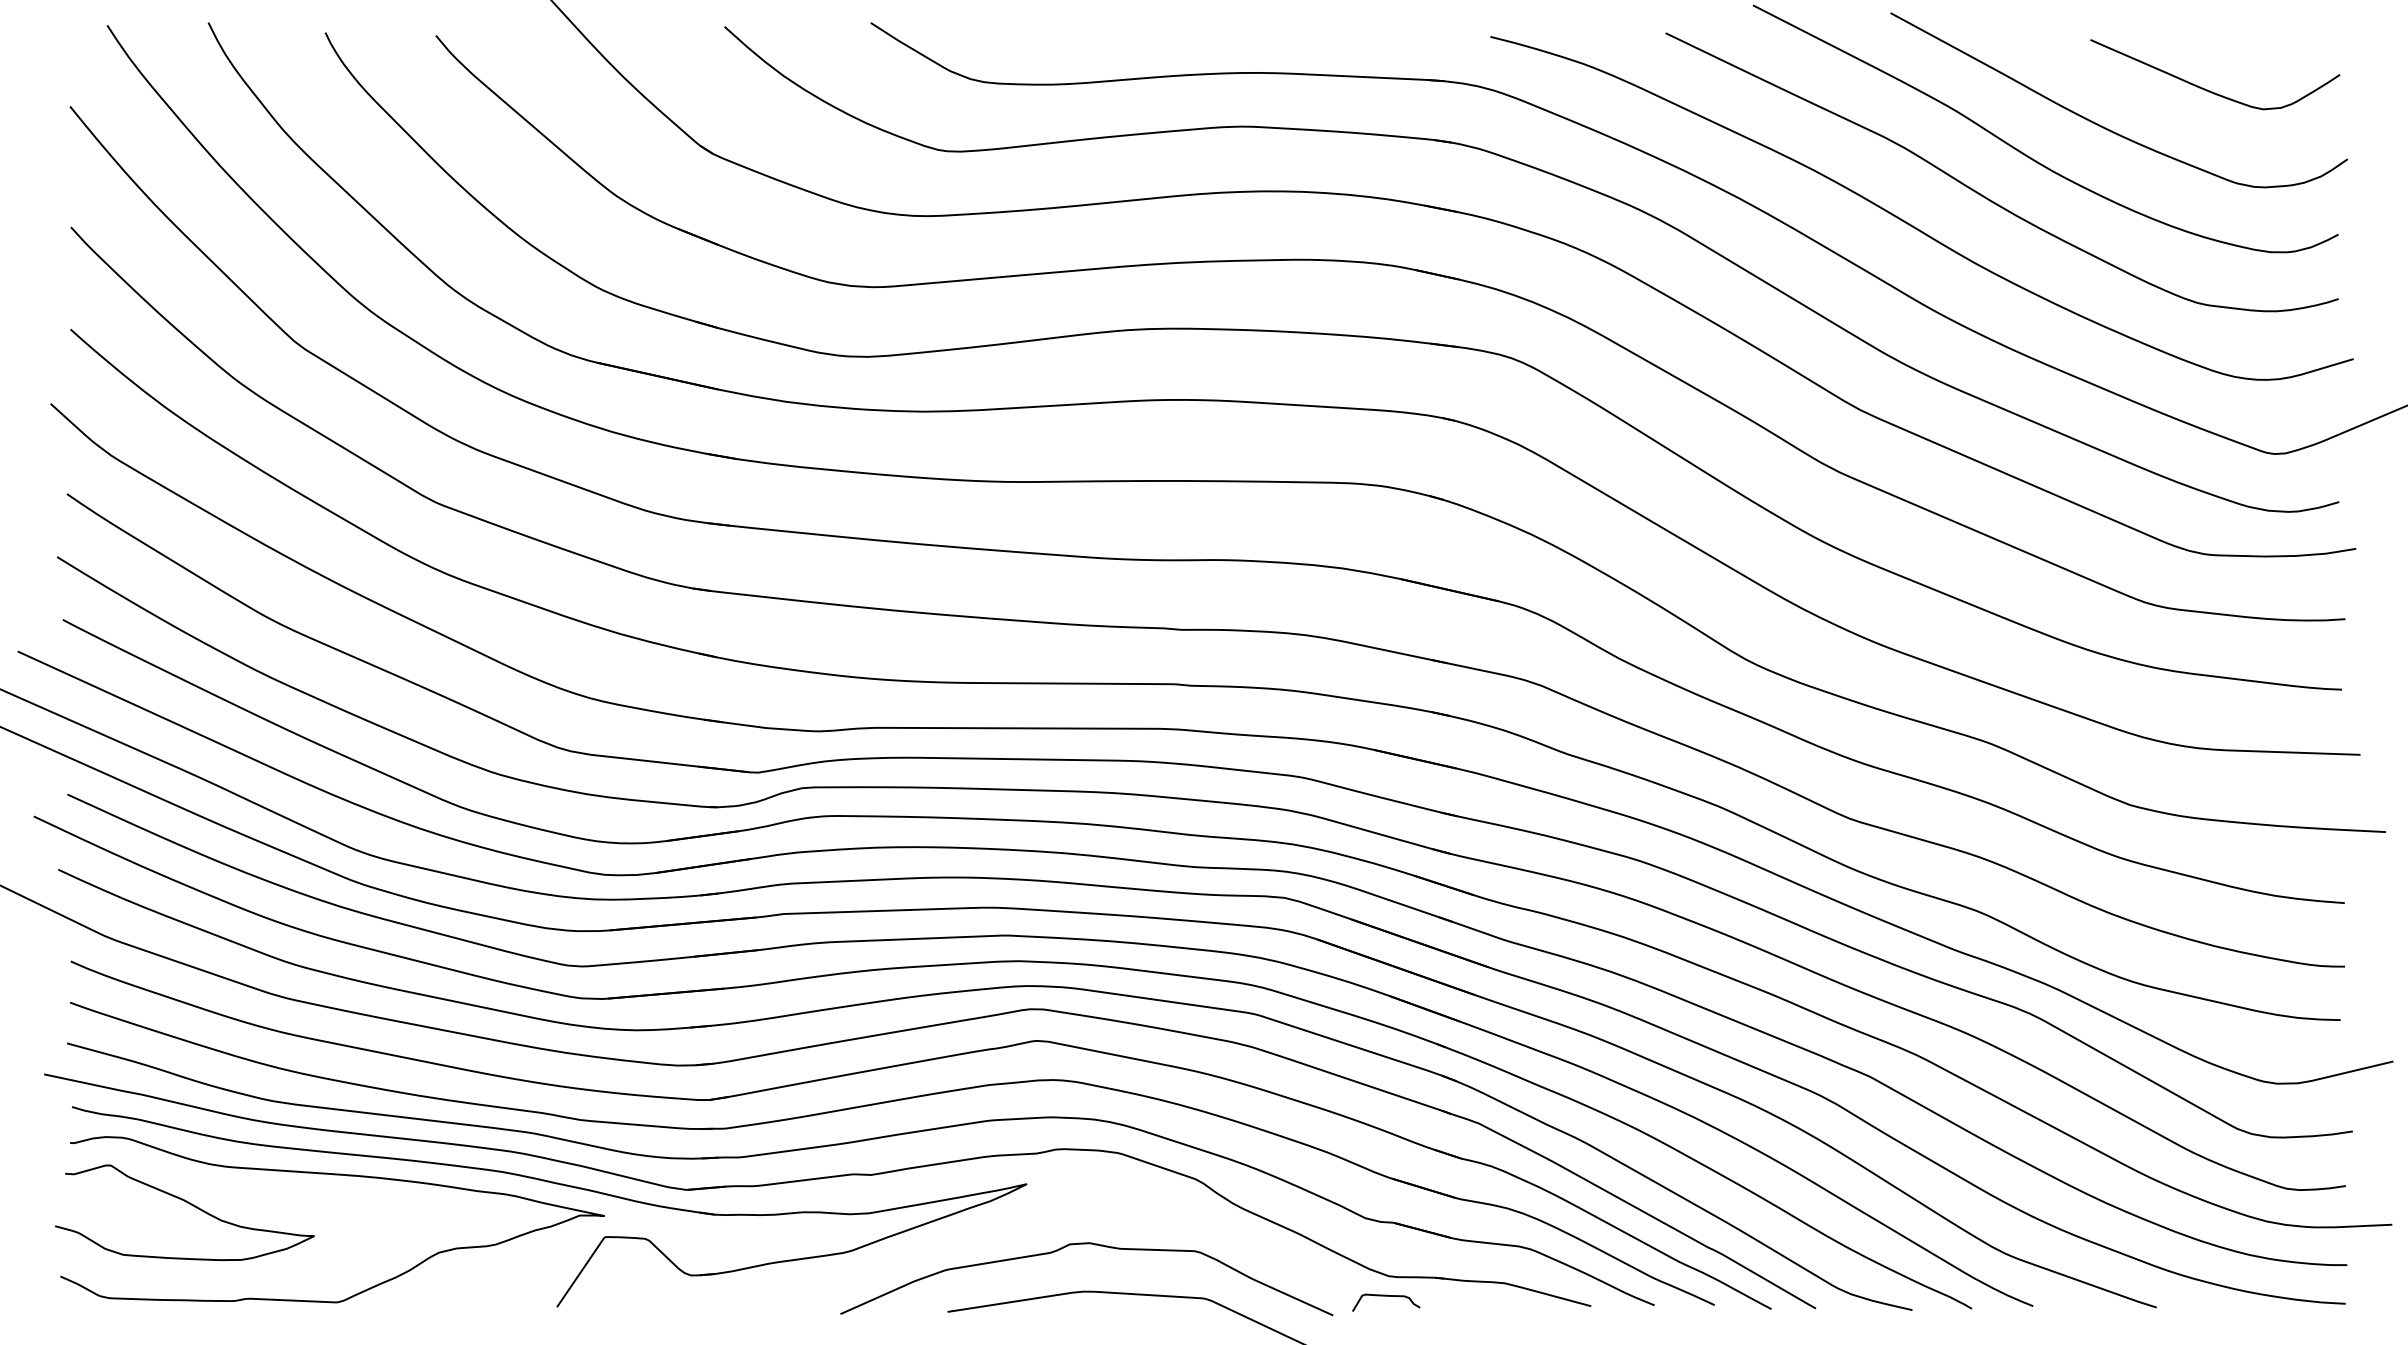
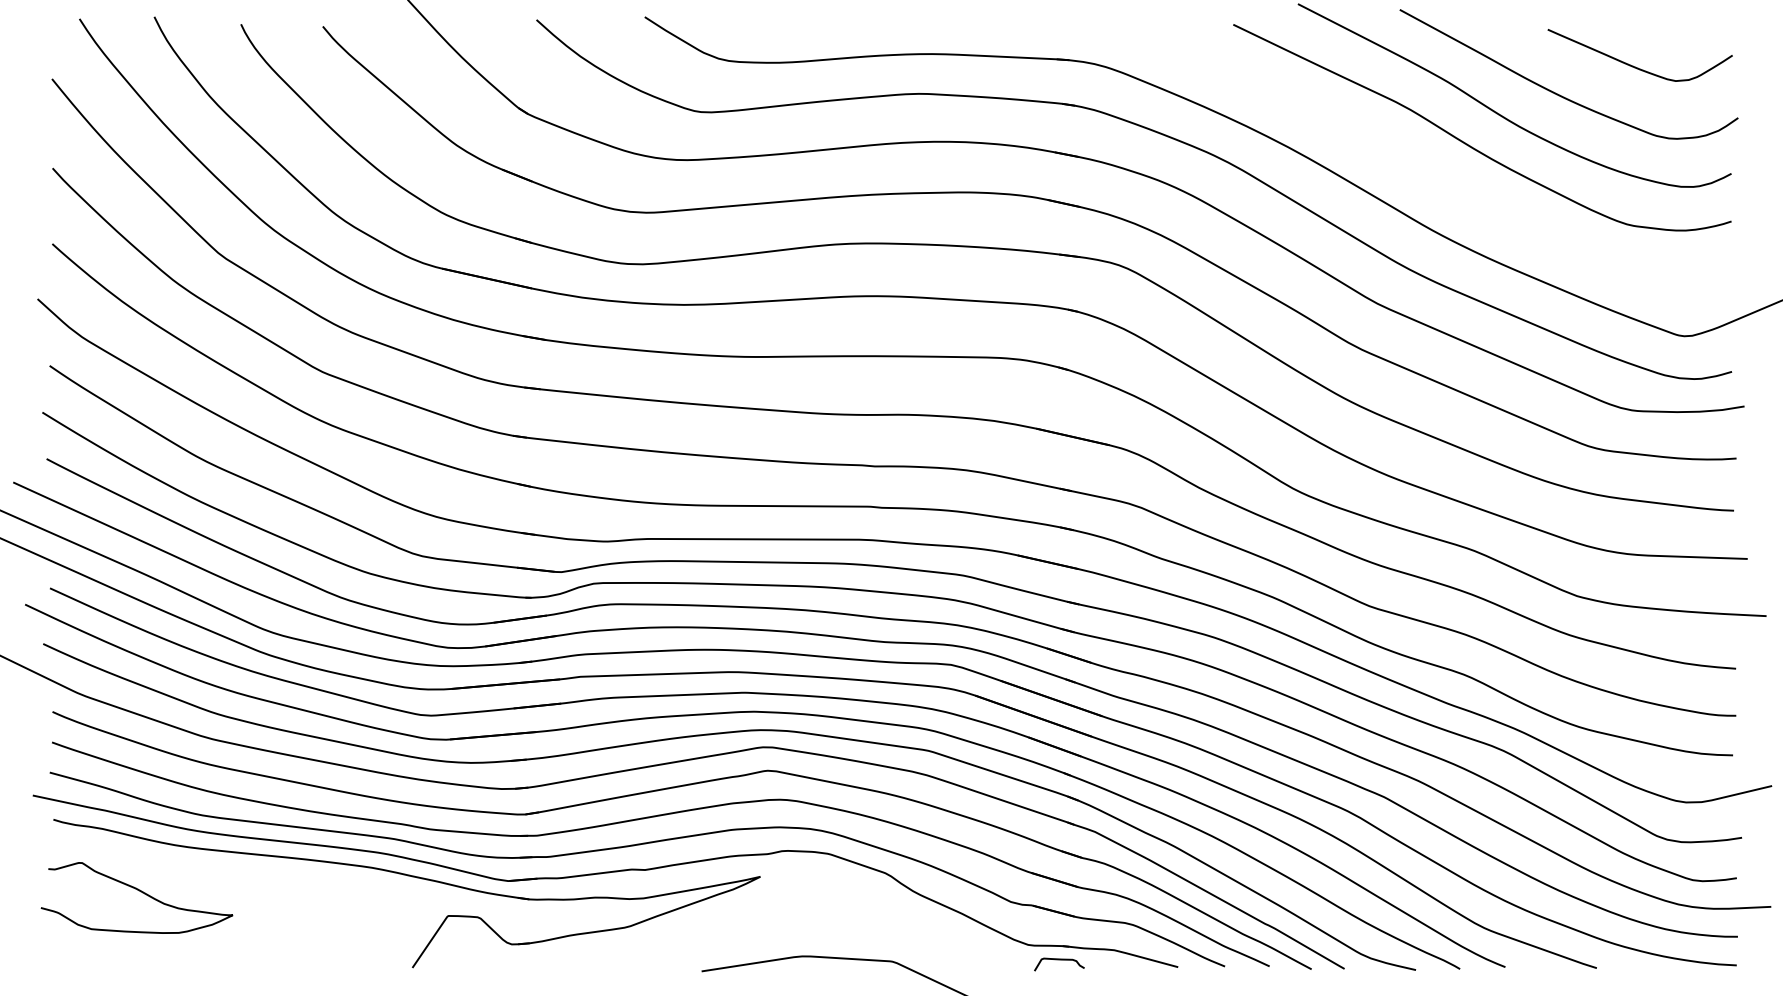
curve: (1913, 224) -> (1416, 166), removed
curve: (331, 1175) -> (245, 870), removed
curve: (1094, 1245) -> (810, 922), removed
curve: (1386, 1297) -> (1059, 960), moved

